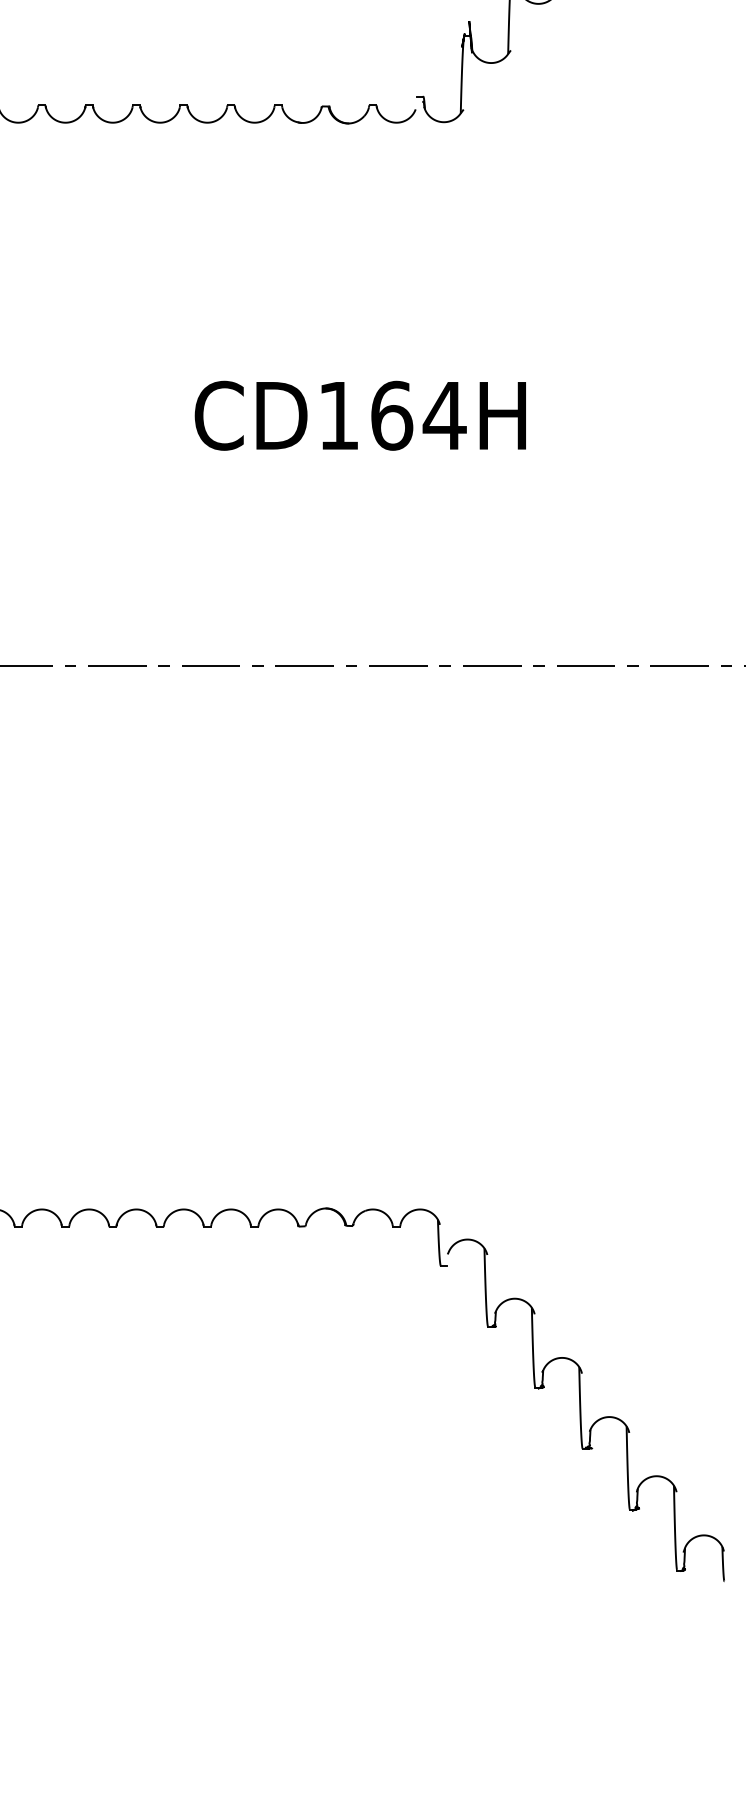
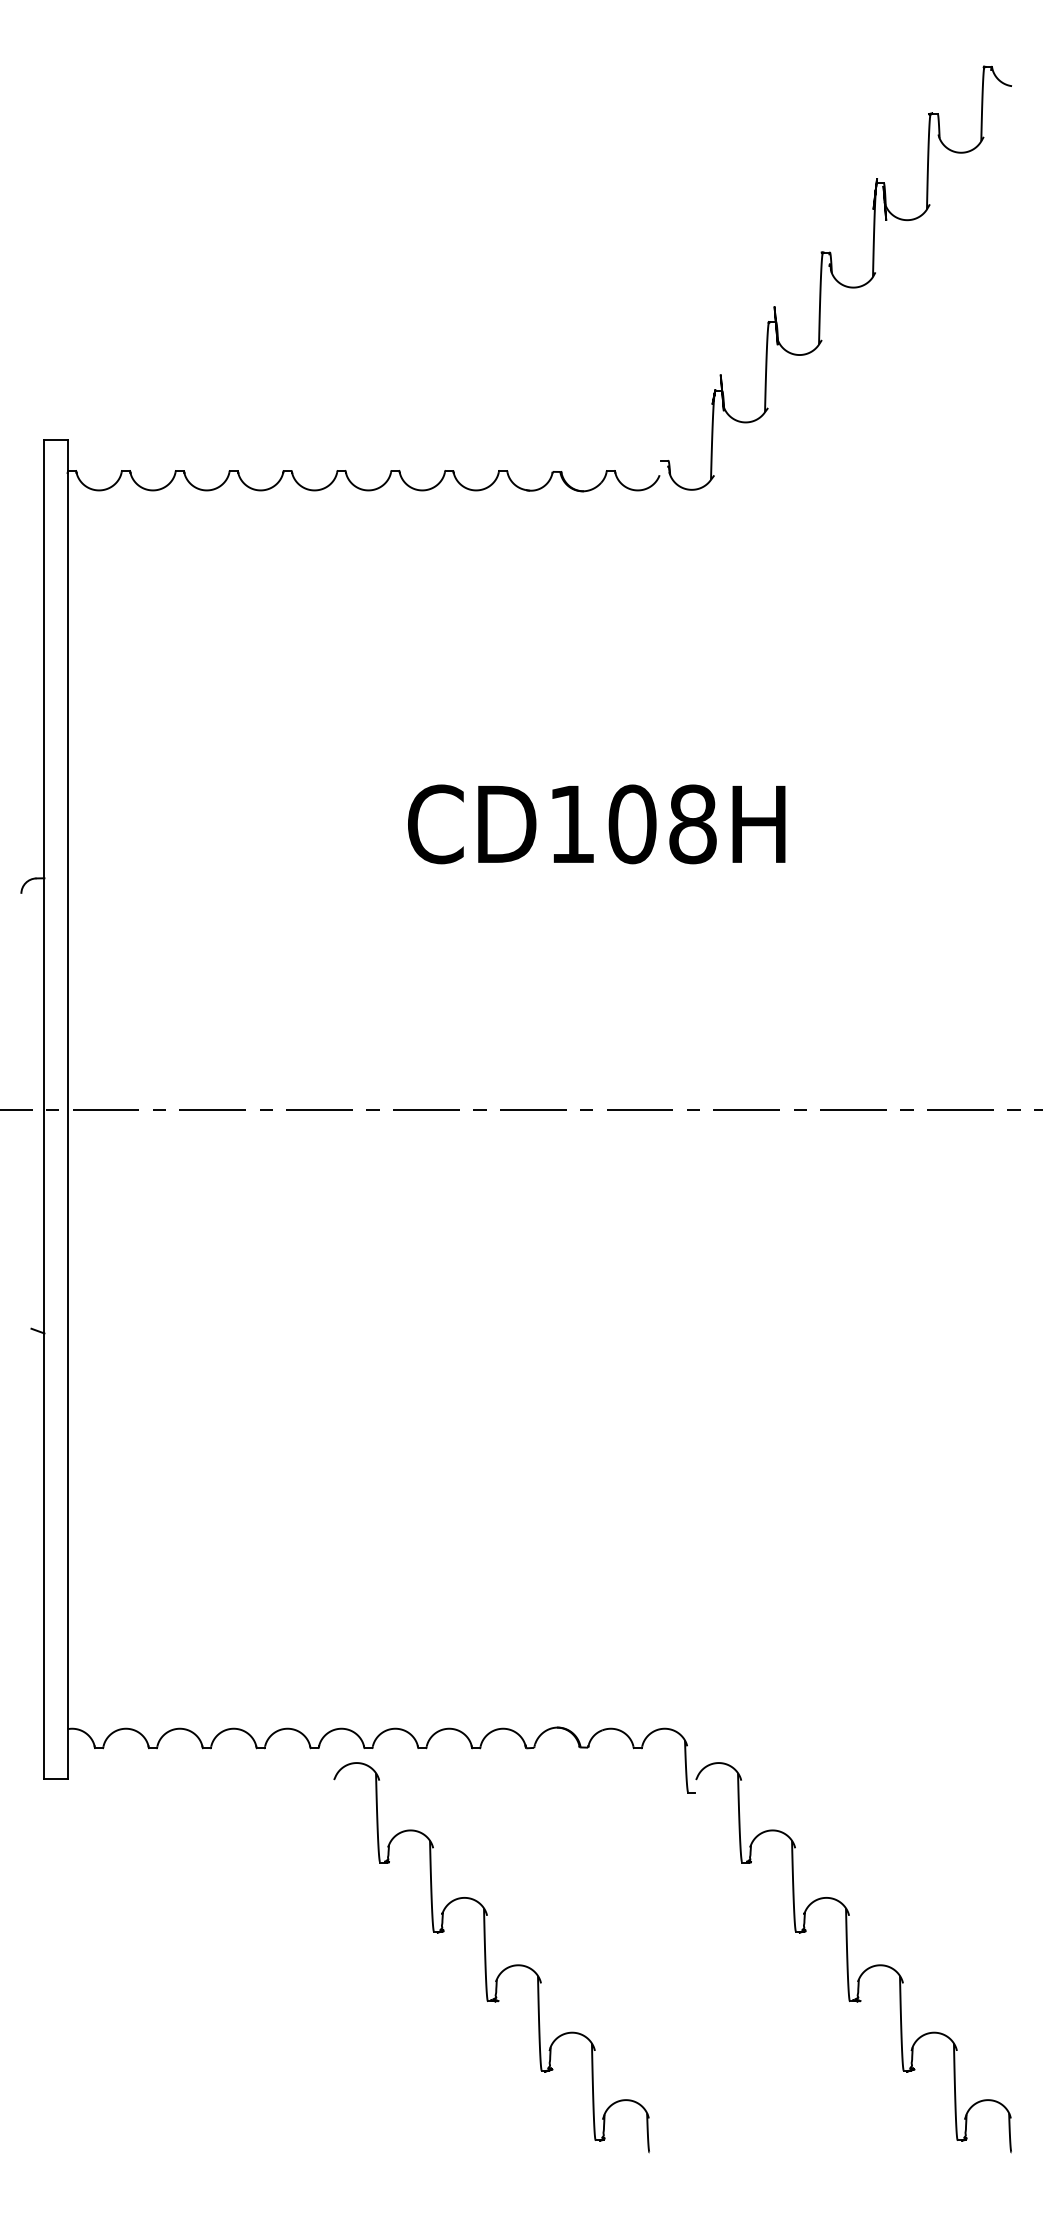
text: (418, 415) -> (662, 824), CD164H -> CD108H
part: (268, 1410) -> (491, 1957), added

